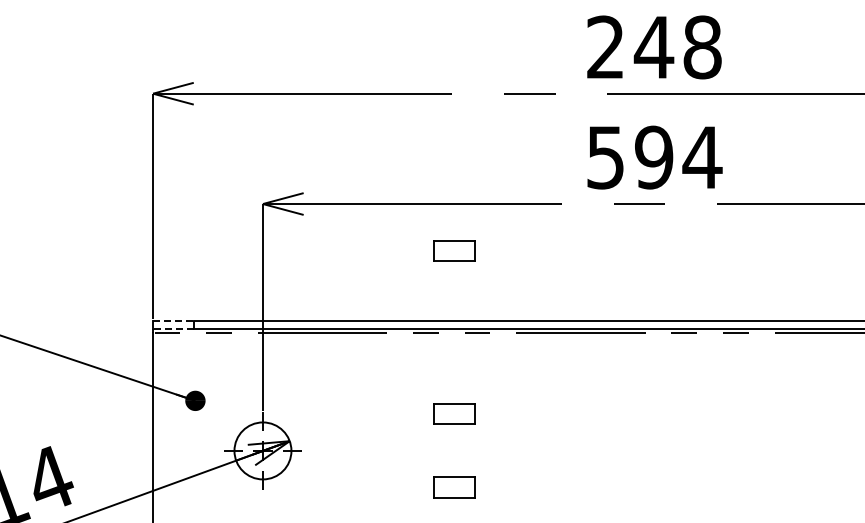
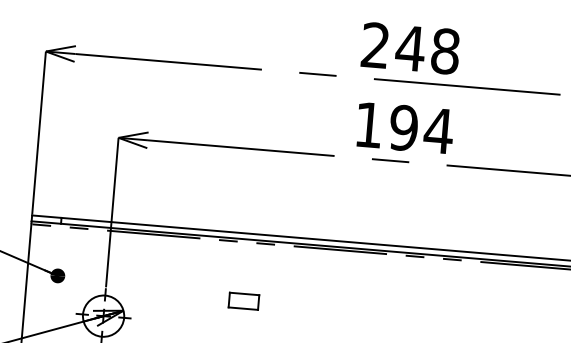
text: (605, 157) -> (368, 125), 594 -> 194
part: (454, 250) -> (254, 183), removed
line: (173, 320) -> (46, 216), dashed -> solid
line: (172, 328) -> (45, 222), dashed -> solid

